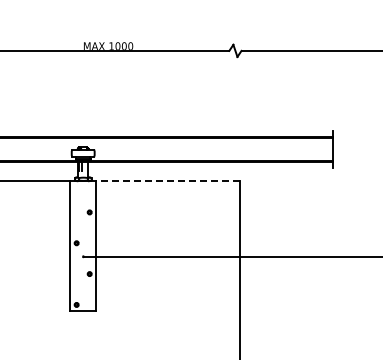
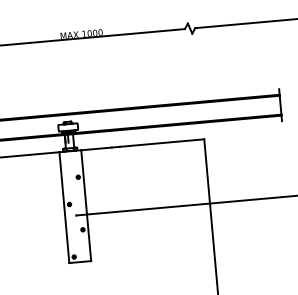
line: (167, 181) -> (142, 145), dashed -> solid

